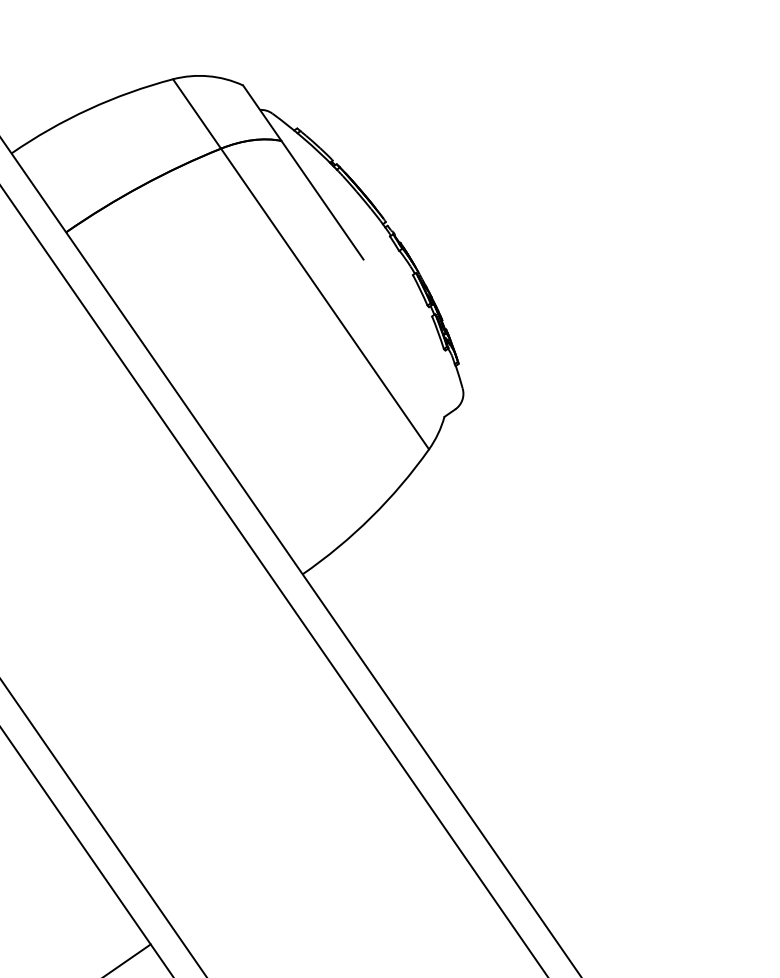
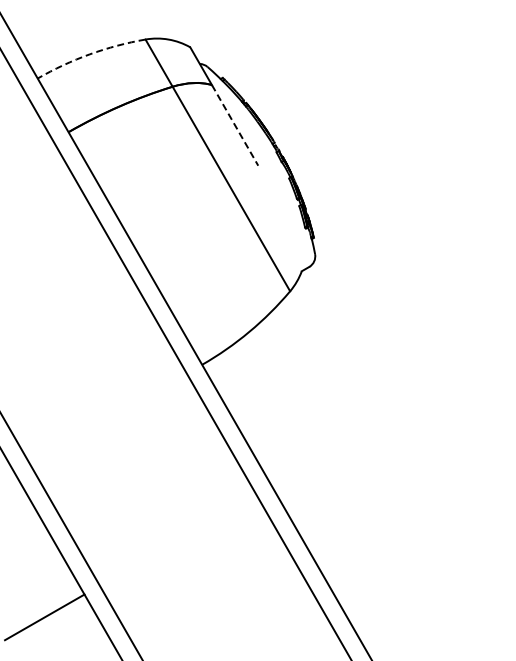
arc: (88, 109) -> (89, 54), solid -> dashed
line: (323, 200) -> (235, 125), solid -> dashed

